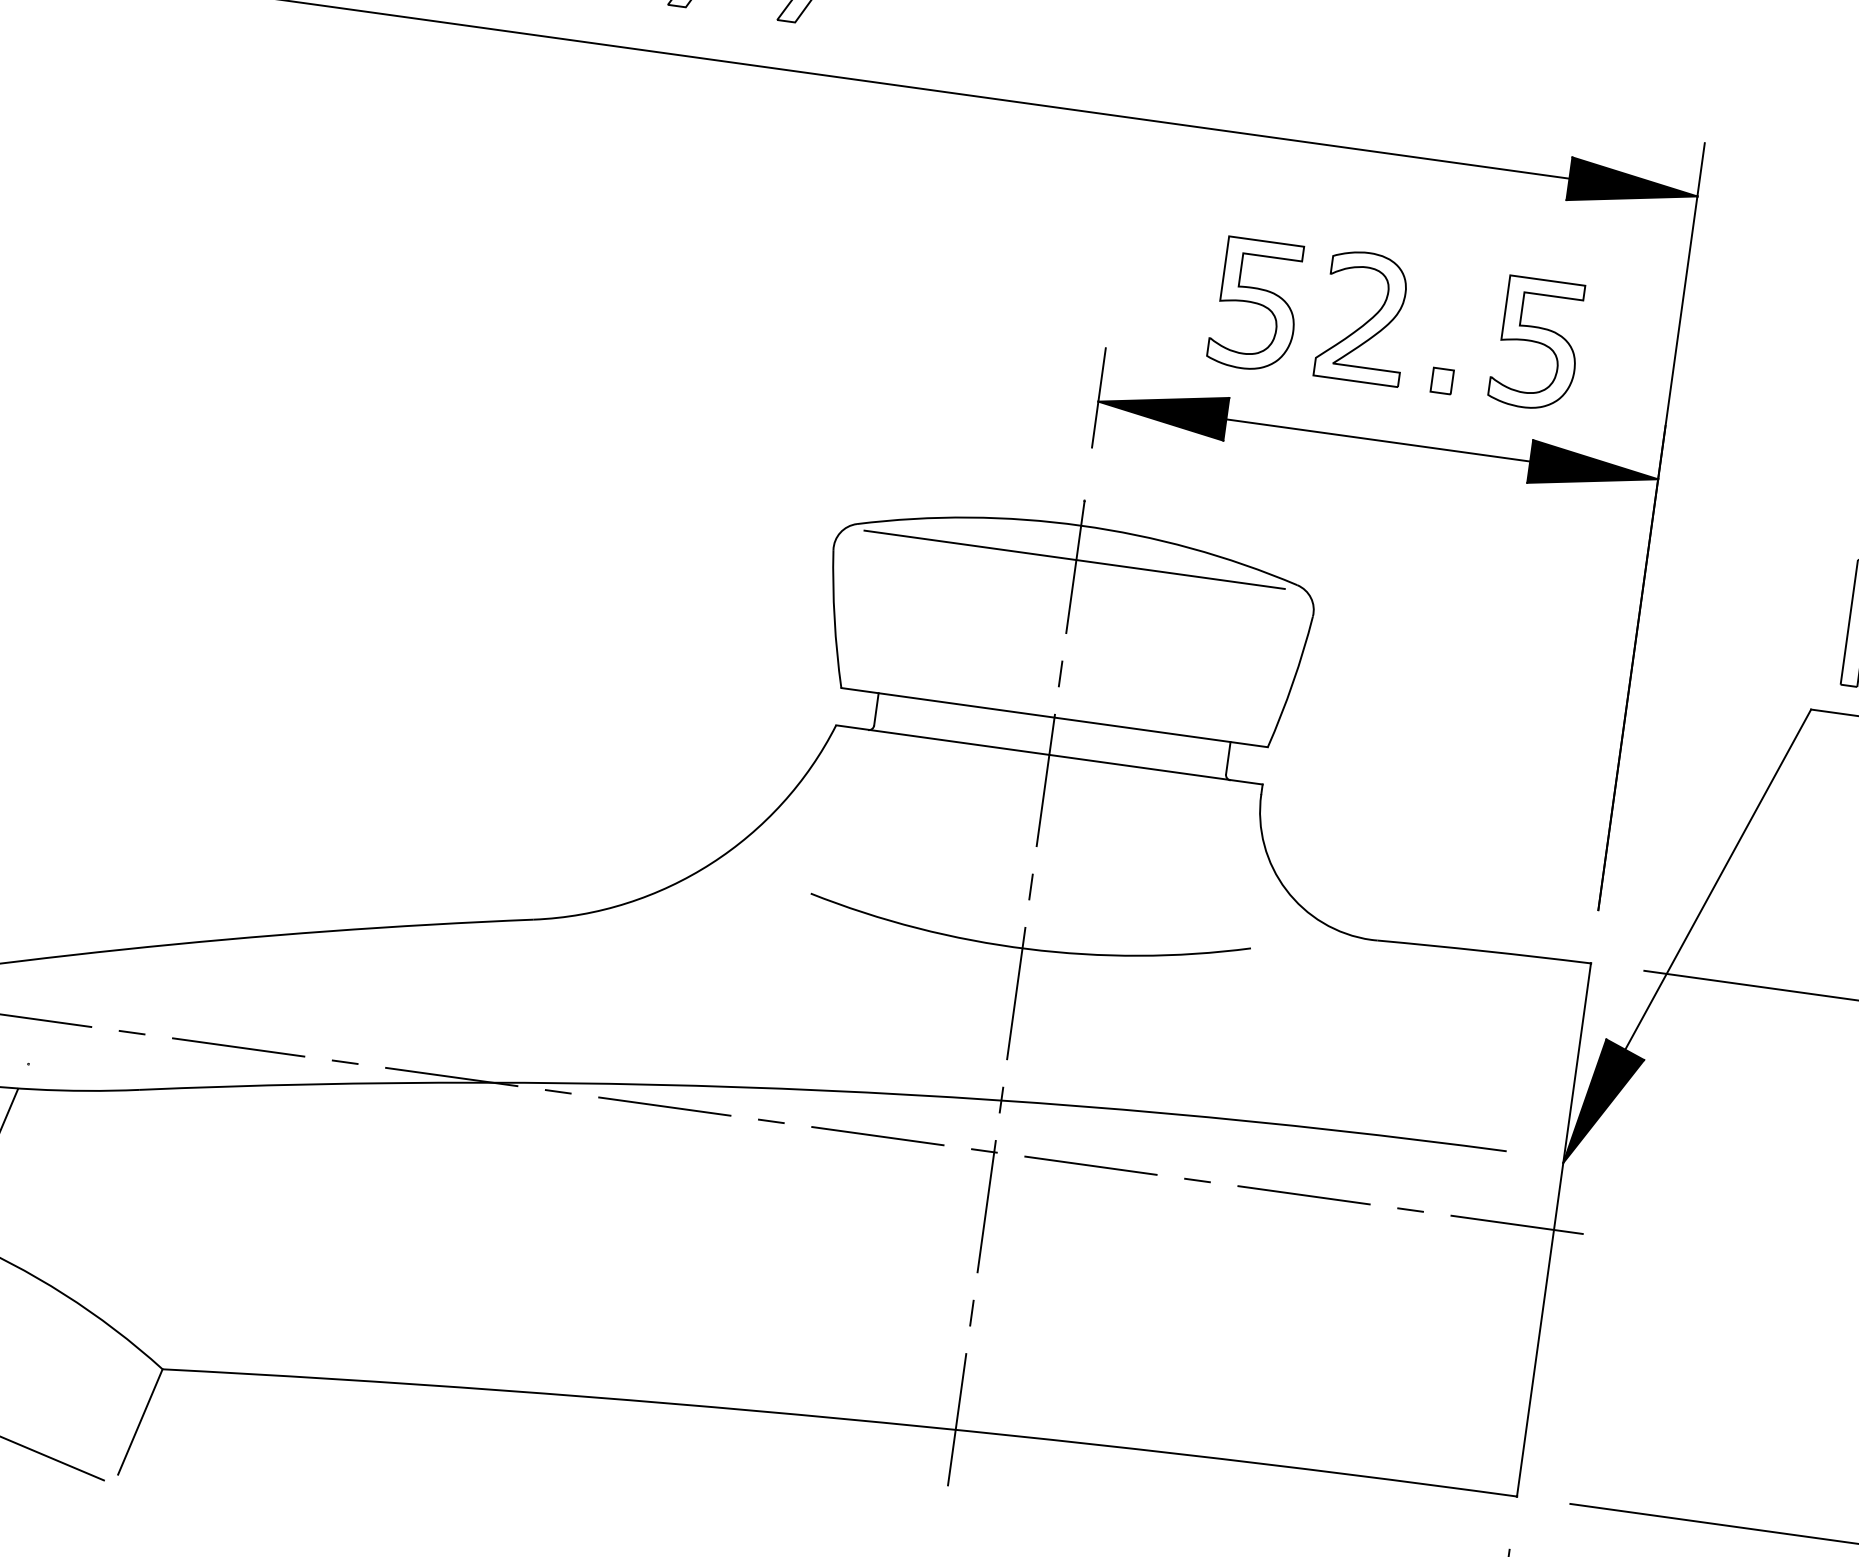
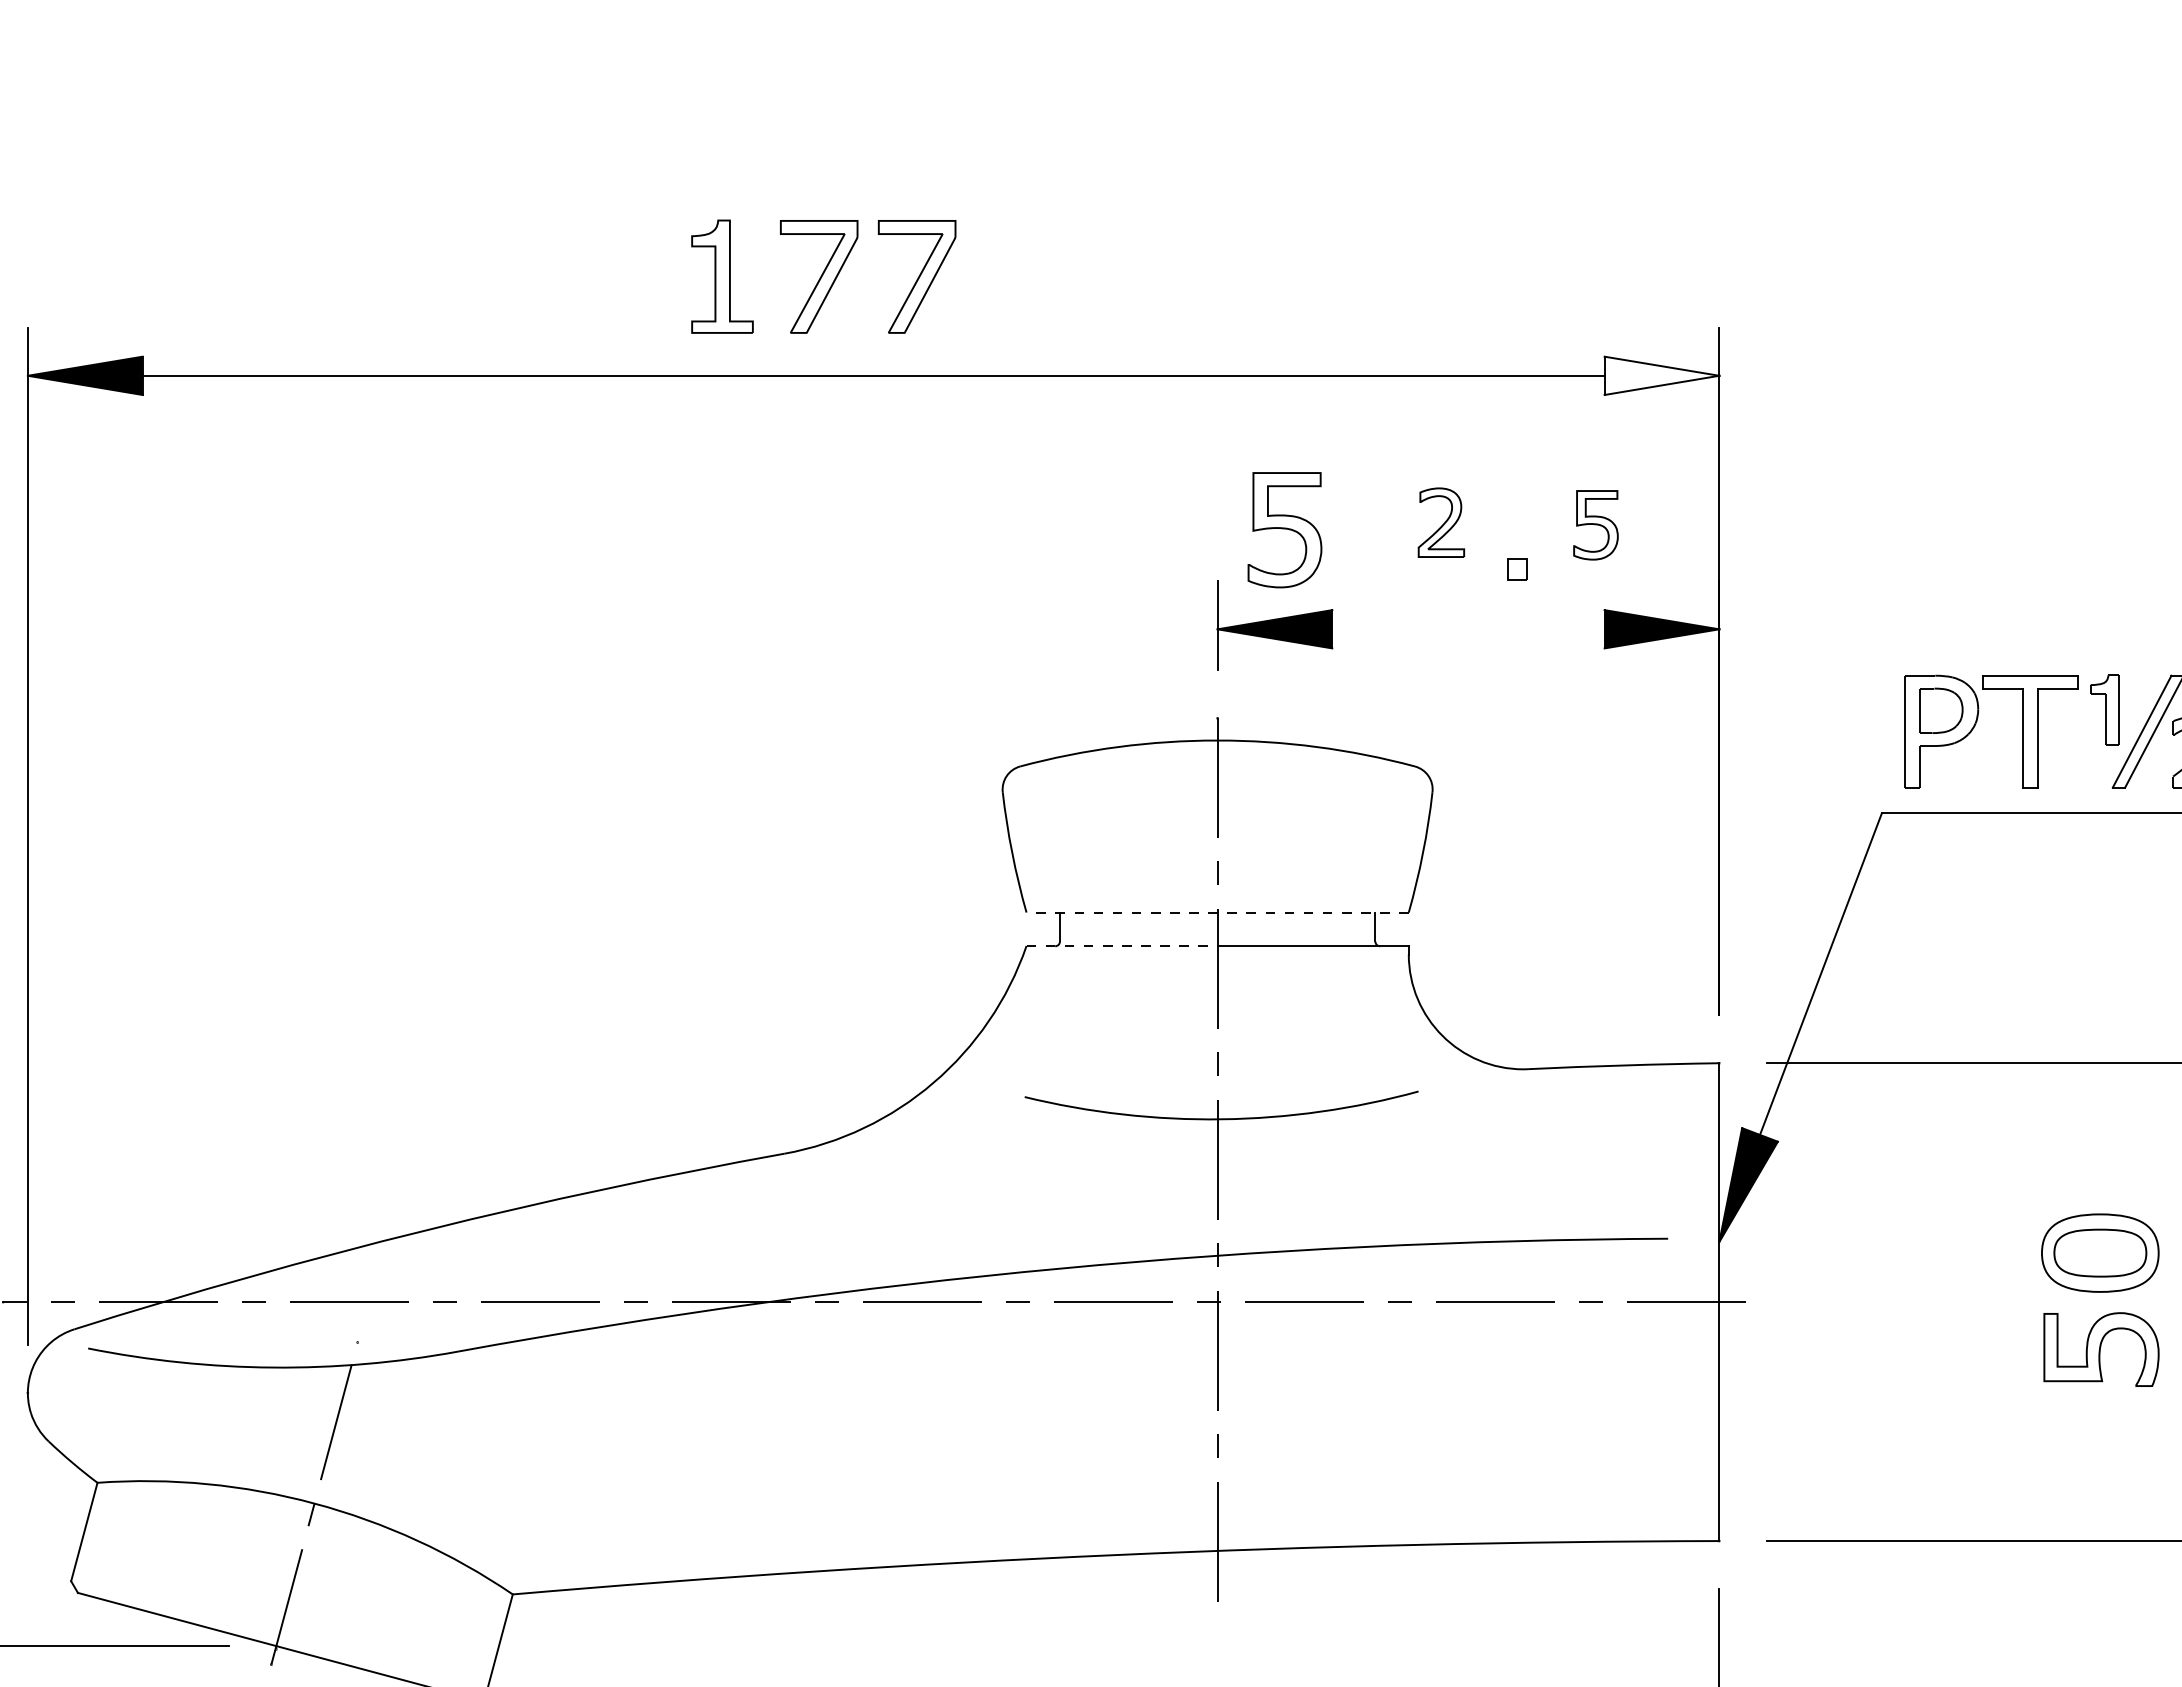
fill: (1632, 187) -> (1661, 375), removed
part: (1254, 305) -> (1284, 530), moved
part: (1364, 317) -> (1441, 522), size x0.6
part: (1536, 344) -> (1595, 525), size x0.6
line: (1378, 440) -> (1468, 629), removed
line: (1074, 559) -> (1215, 771), removed
line: (1054, 717) -> (1217, 912), solid -> dashed
line: (943, 739) -> (1122, 945), solid -> dashed

